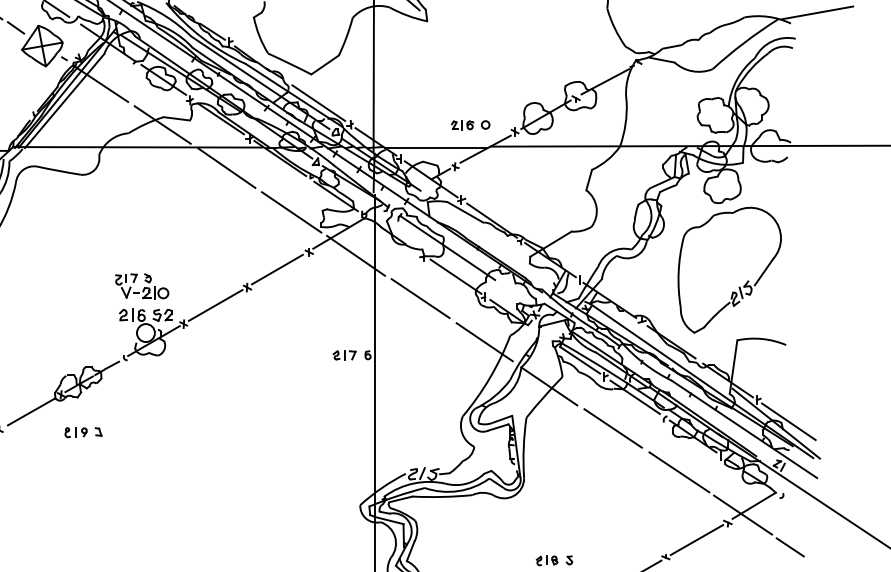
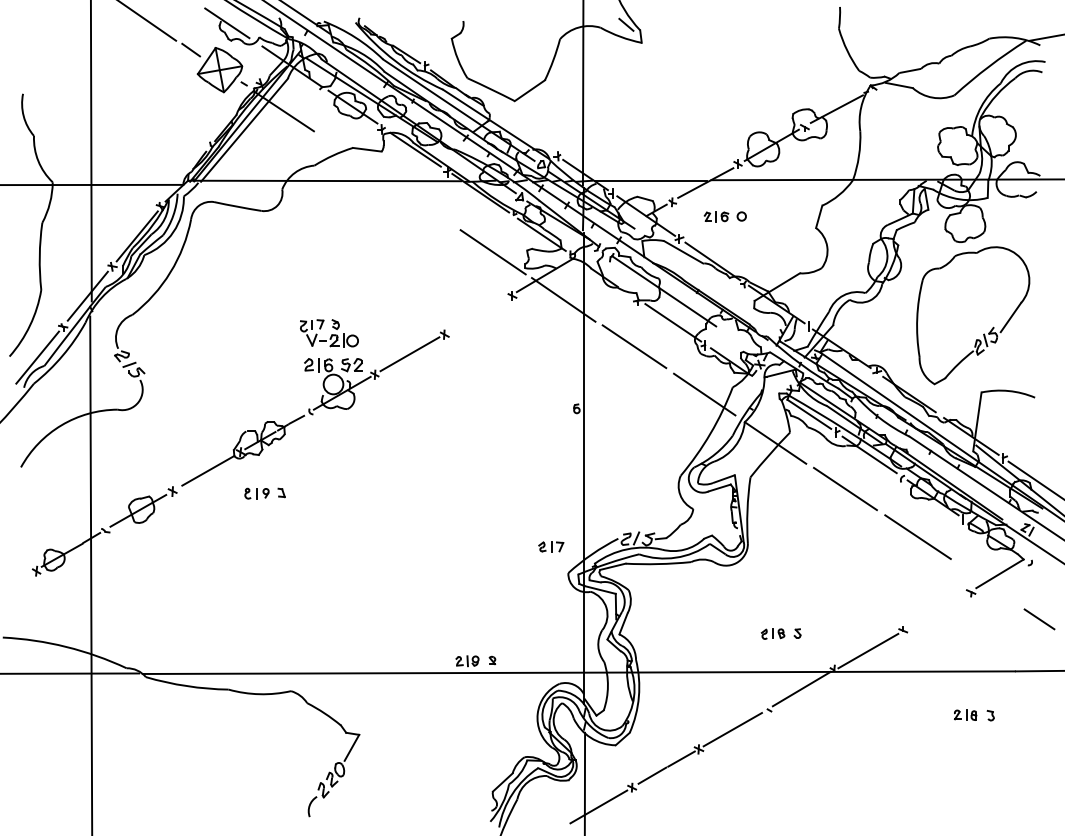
line: (318, 103) -> (522, 132), removed
line: (162, 124) -> (351, 156), removed
part: (469, 124) -> (724, 216), moved
line: (226, 167) -> (421, 203), removed
line: (277, 269) -> (477, 314), removed
part: (344, 354) -> (551, 546), moved
line: (742, 514) -> (987, 583), removed
line: (696, 539) -> (936, 610), removed

